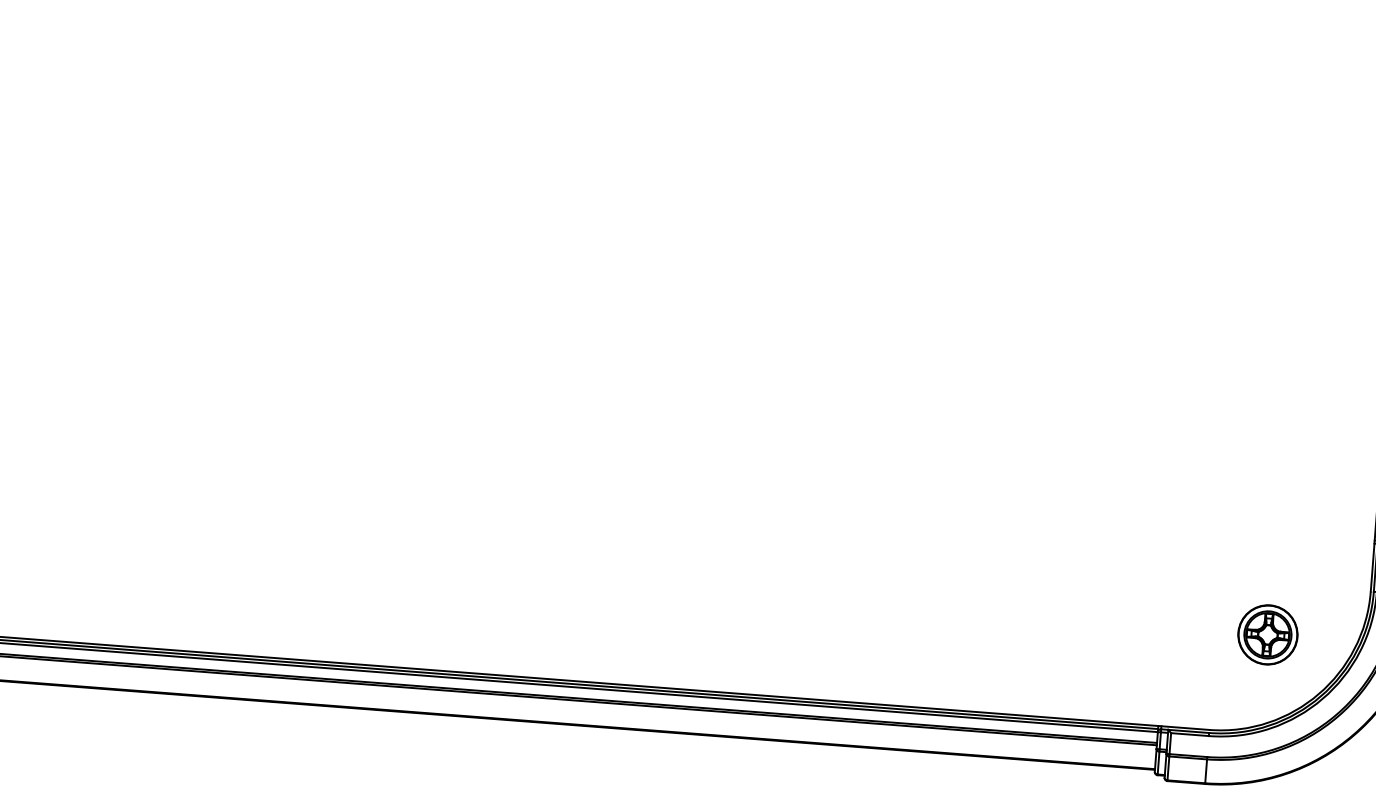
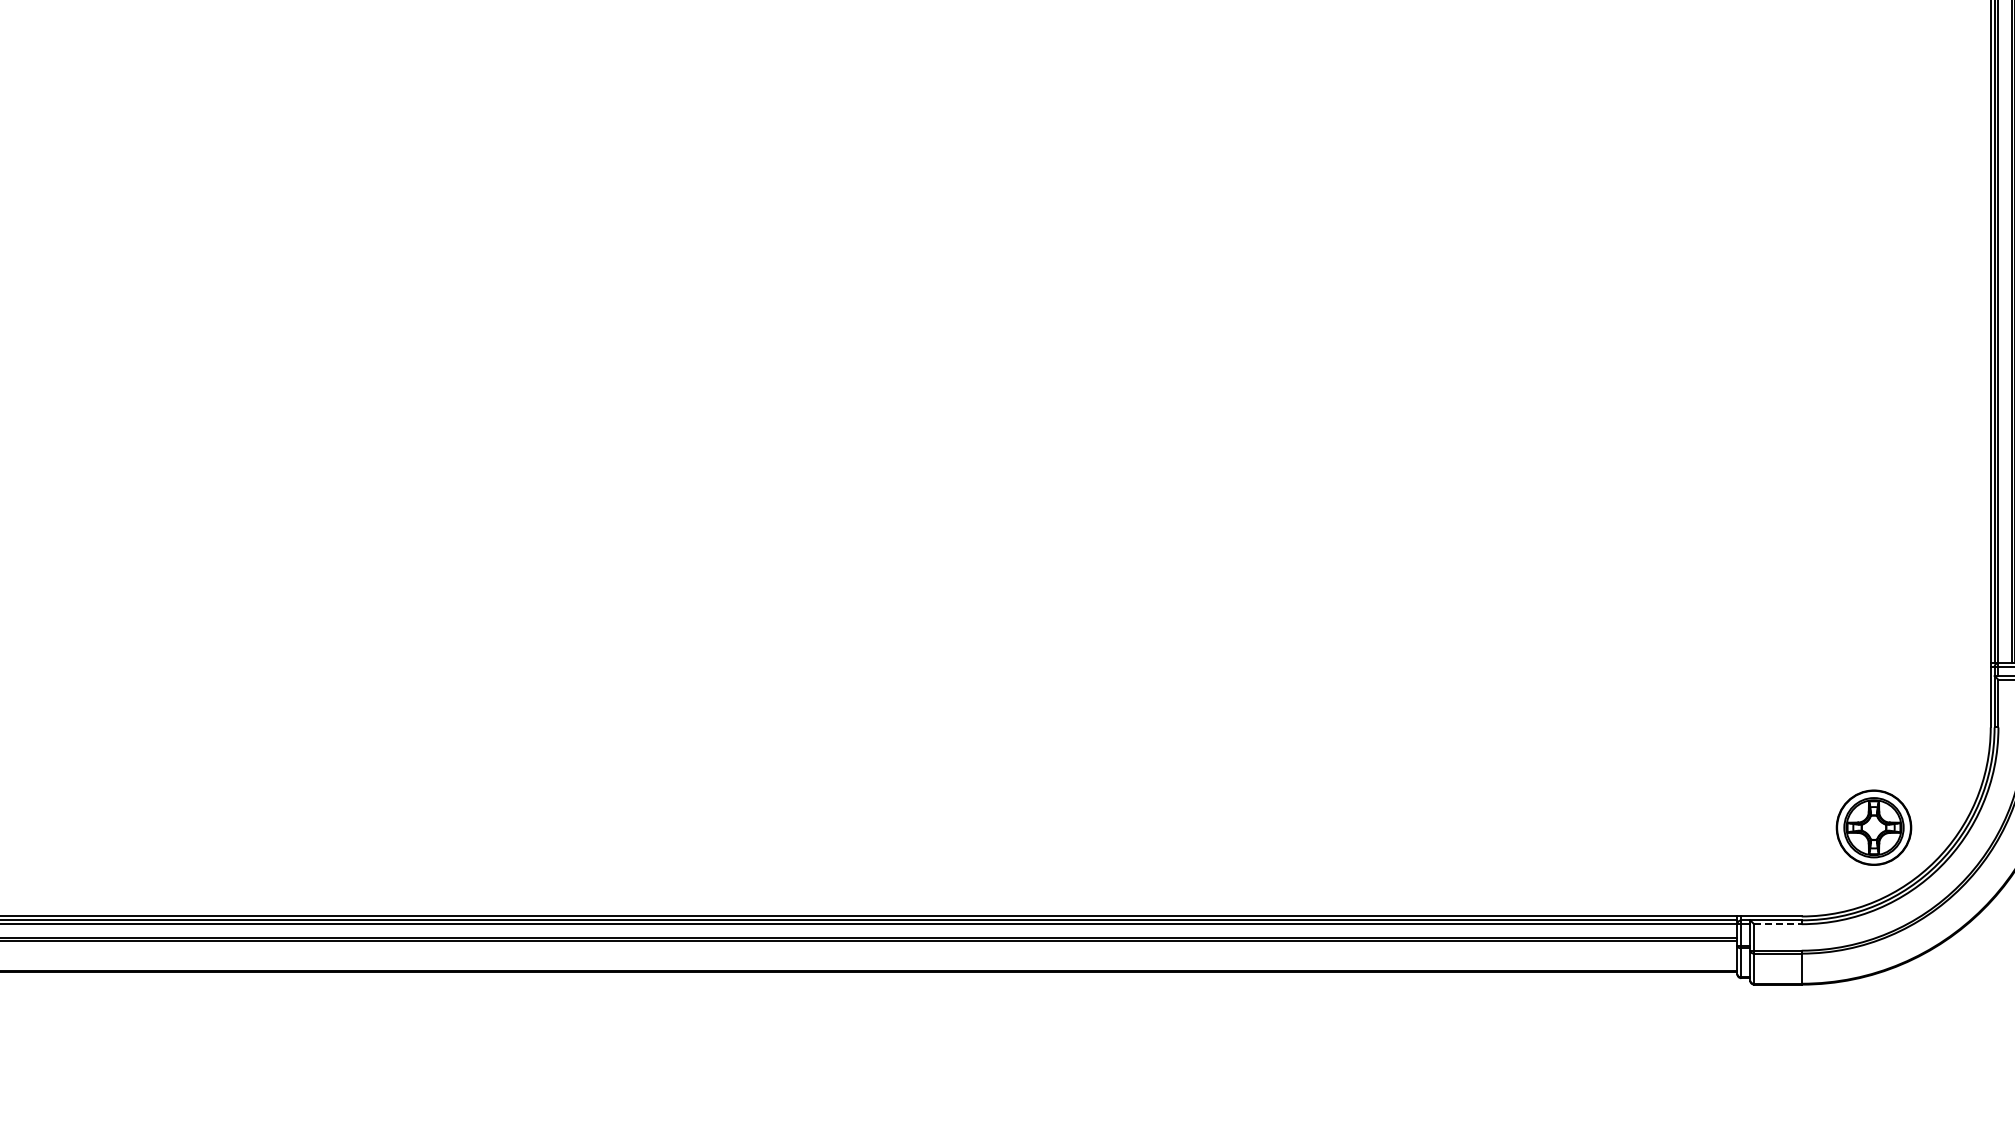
part: (1267, 634) -> (1873, 827), moved
line: (1189, 734) -> (1777, 924), solid -> dashed

